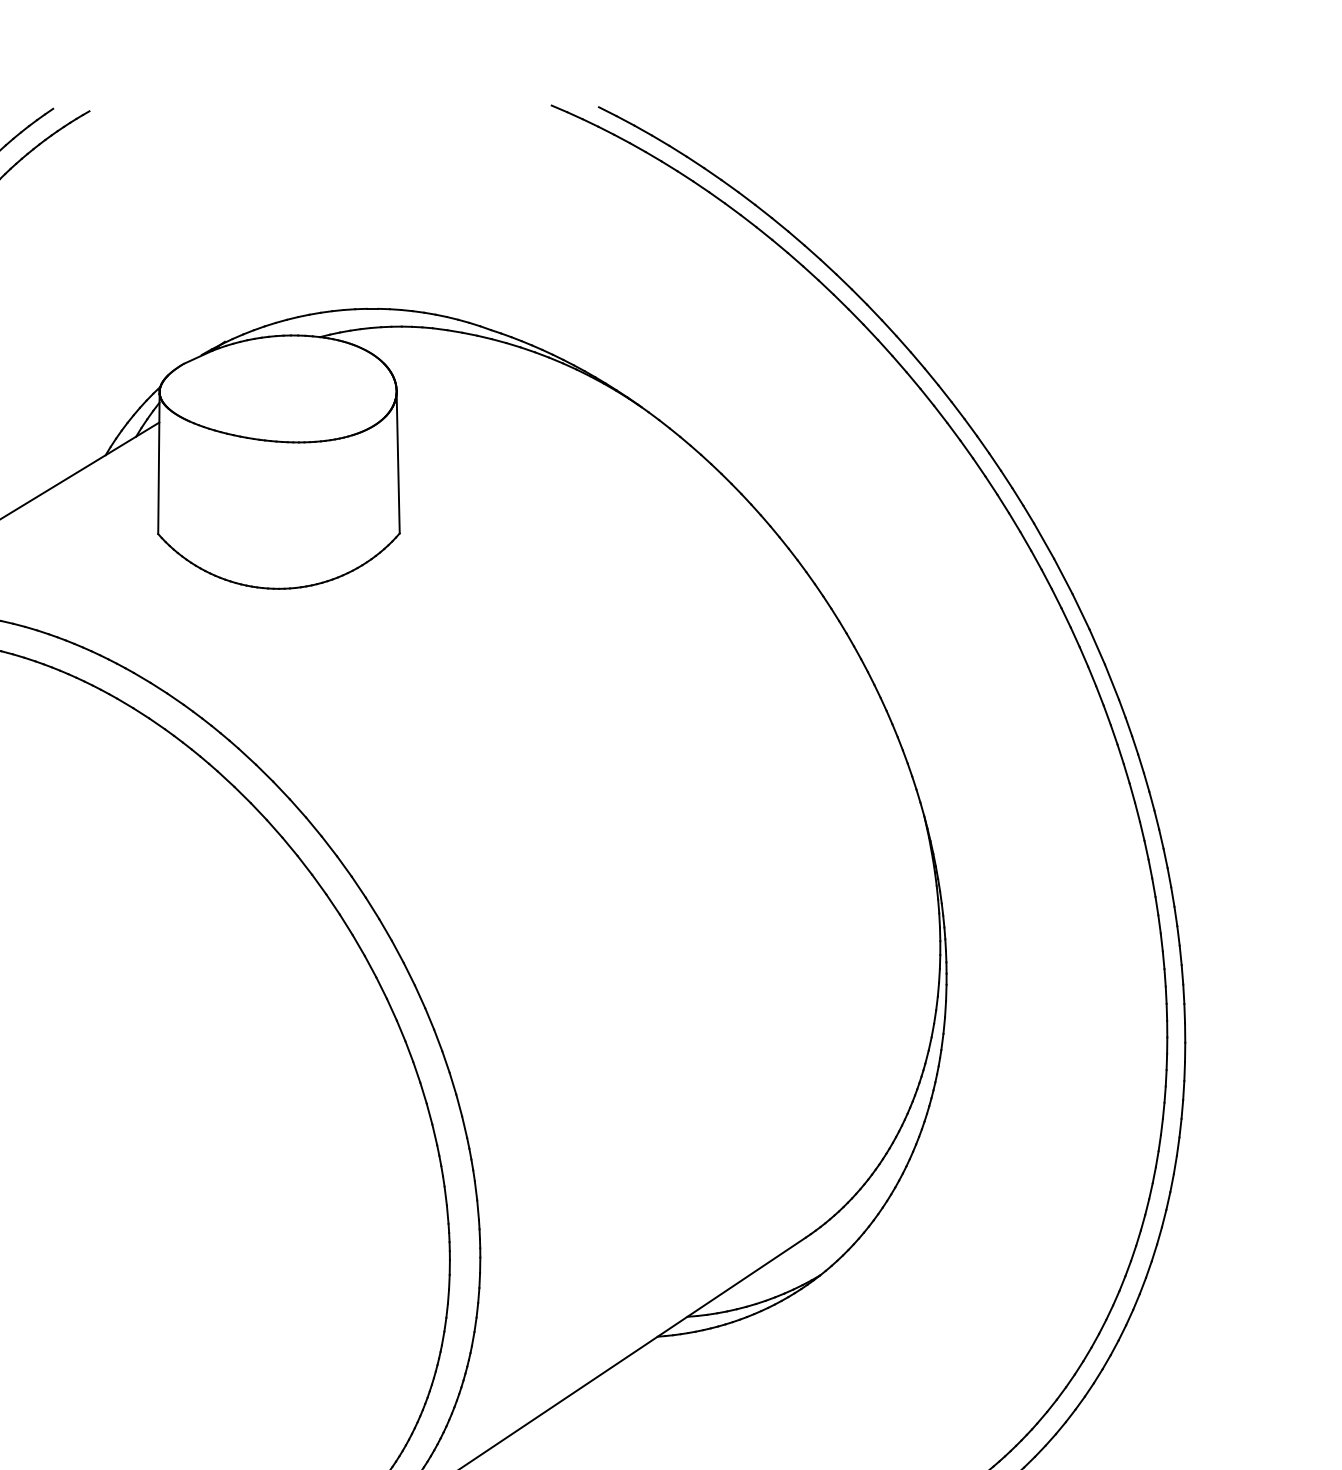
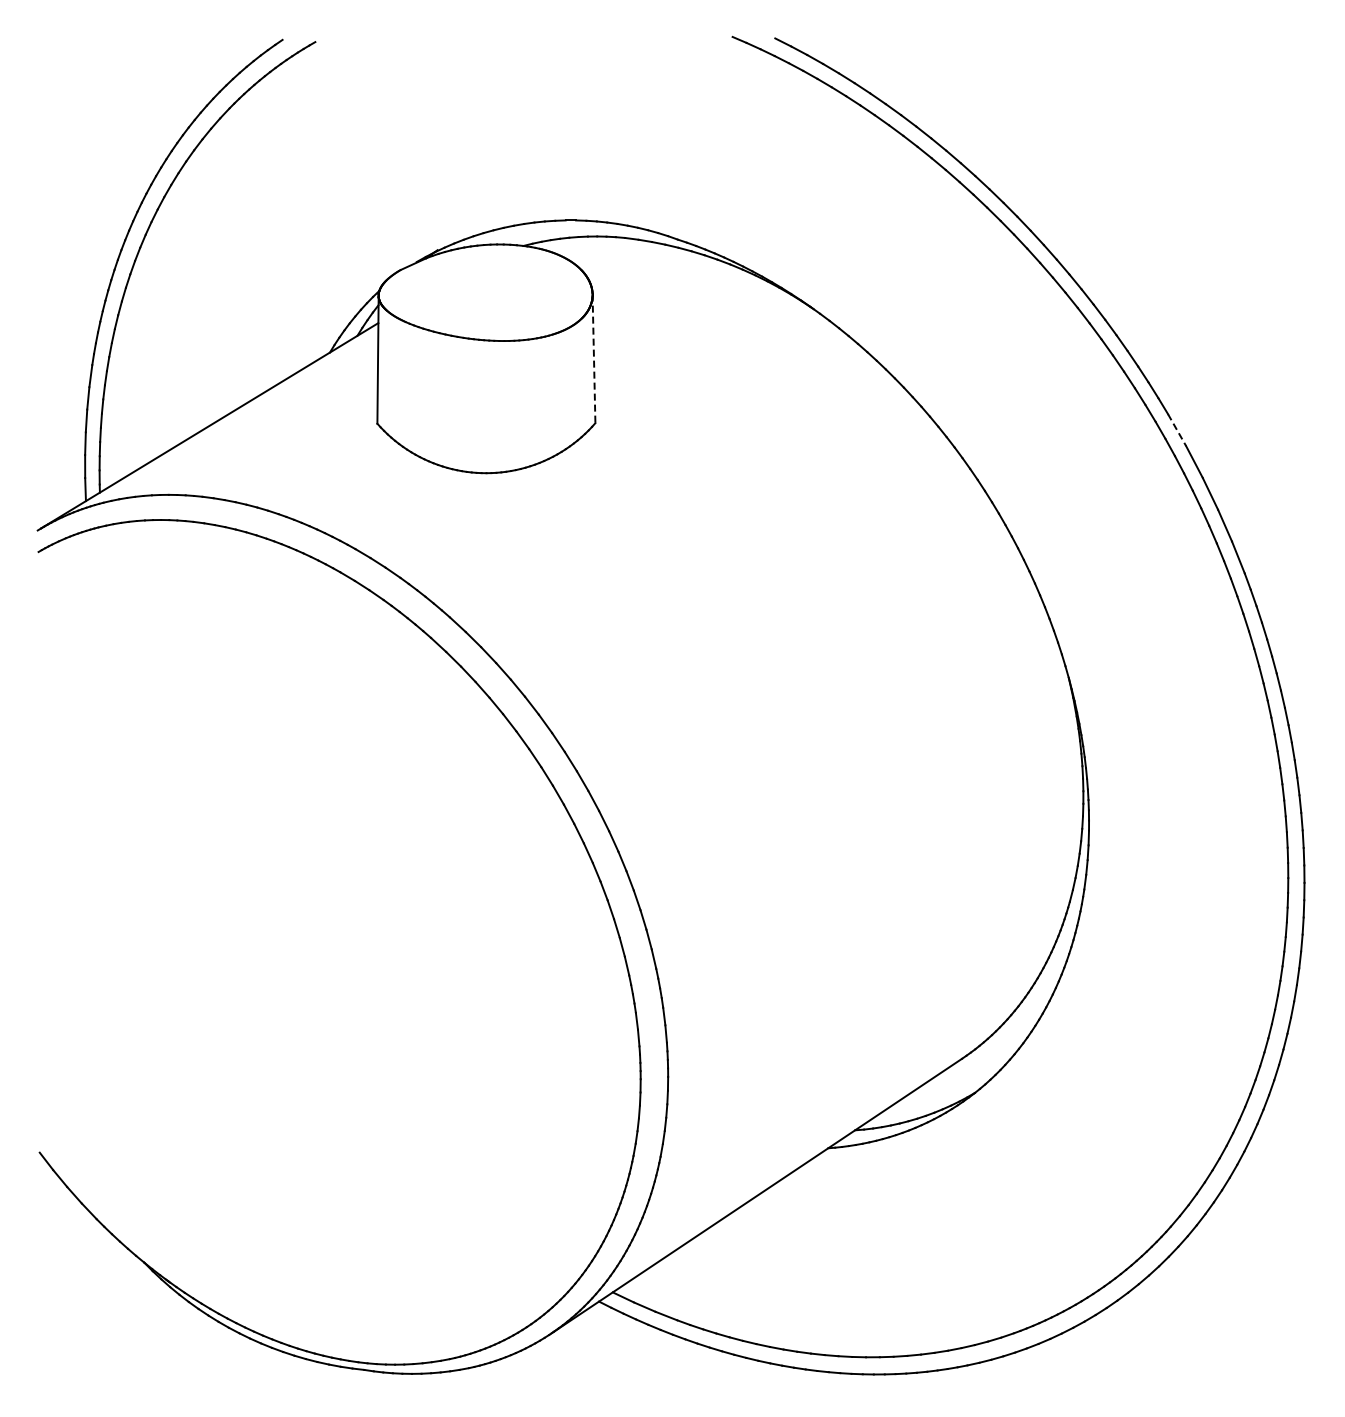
line: (398, 462) -> (594, 359), solid -> dashed
line: (1044, 541) -> (1177, 430), solid -> dashed

